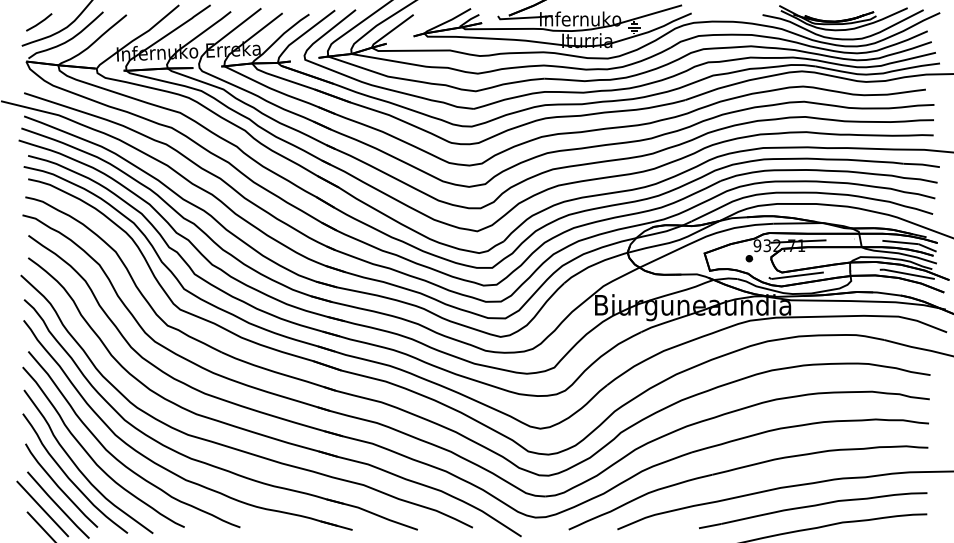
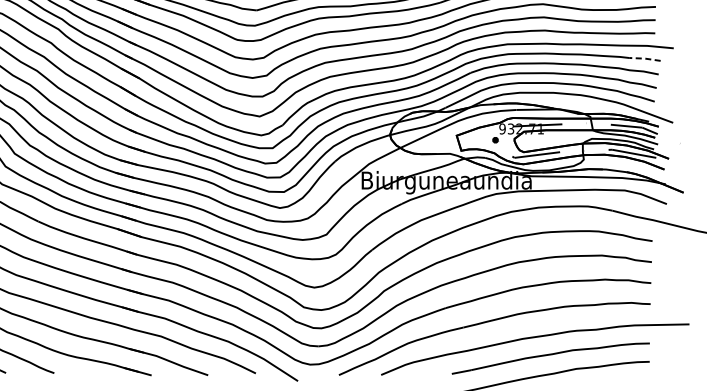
line: (922, 164) -> (645, 58), solid -> dashed

